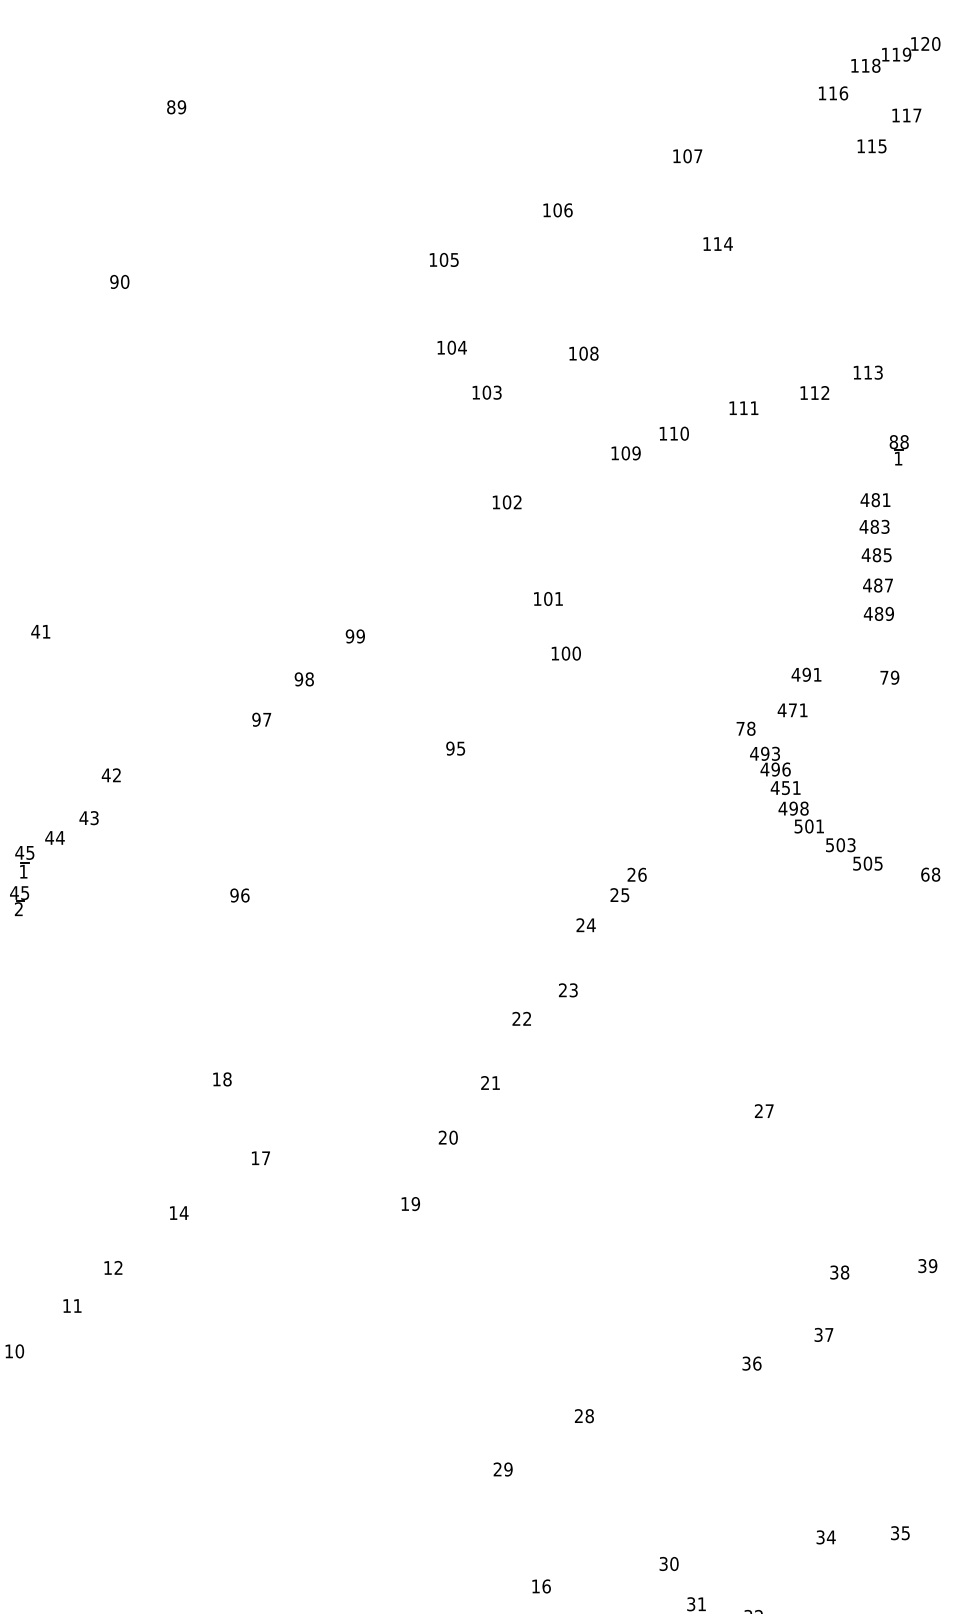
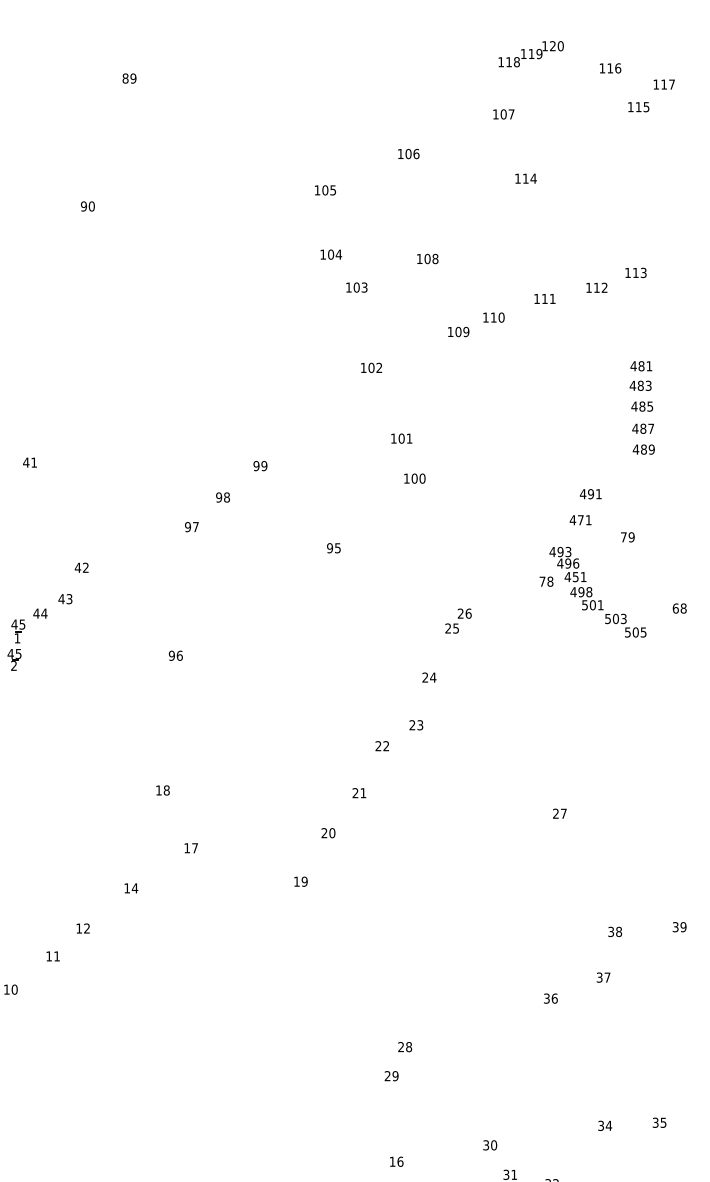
text: (894, 55) -> (530, 54), moved
part: (898, 449) -> (658, 329), removed
text: (889, 677) -> (627, 537), moved
text: (745, 728) -> (546, 581), moved
text: (930, 874) -> (679, 608), moved
text: (628, 884) -> (458, 620), moved
text: (584, 1416) -> (405, 1047), moved
text: (502, 1469) -> (391, 1076), moved

